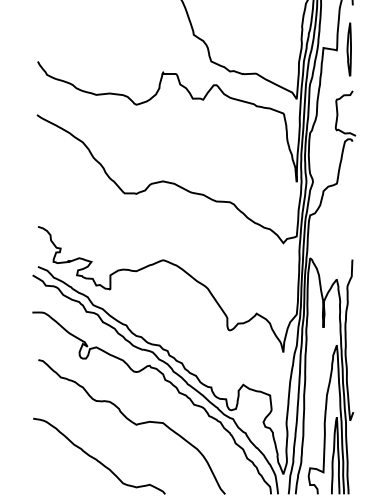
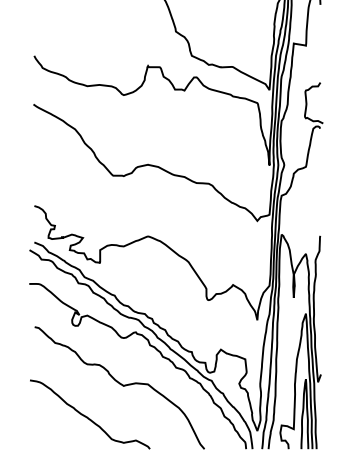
part: (348, 49) -> (316, 44), removed

